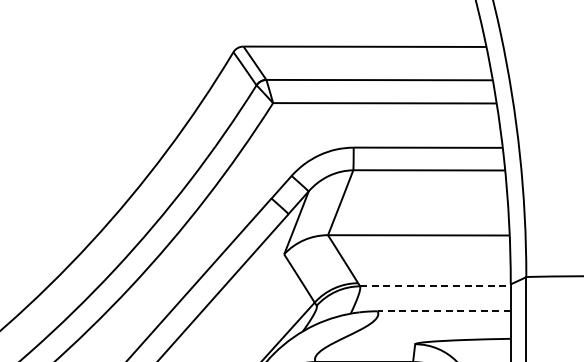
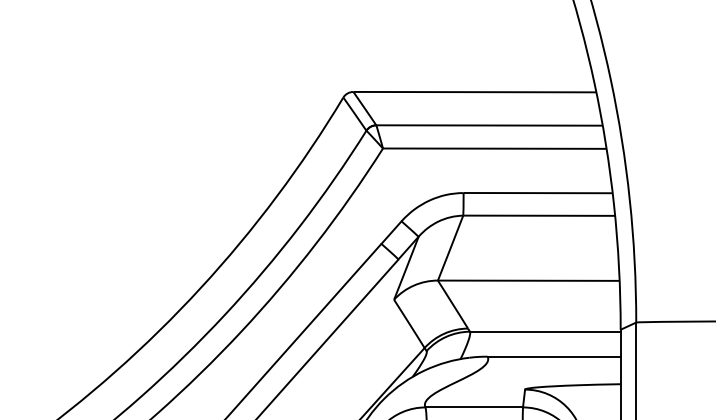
line: (435, 286) -> (545, 331), dashed -> solid
line: (444, 311) -> (554, 356), dashed -> solid

